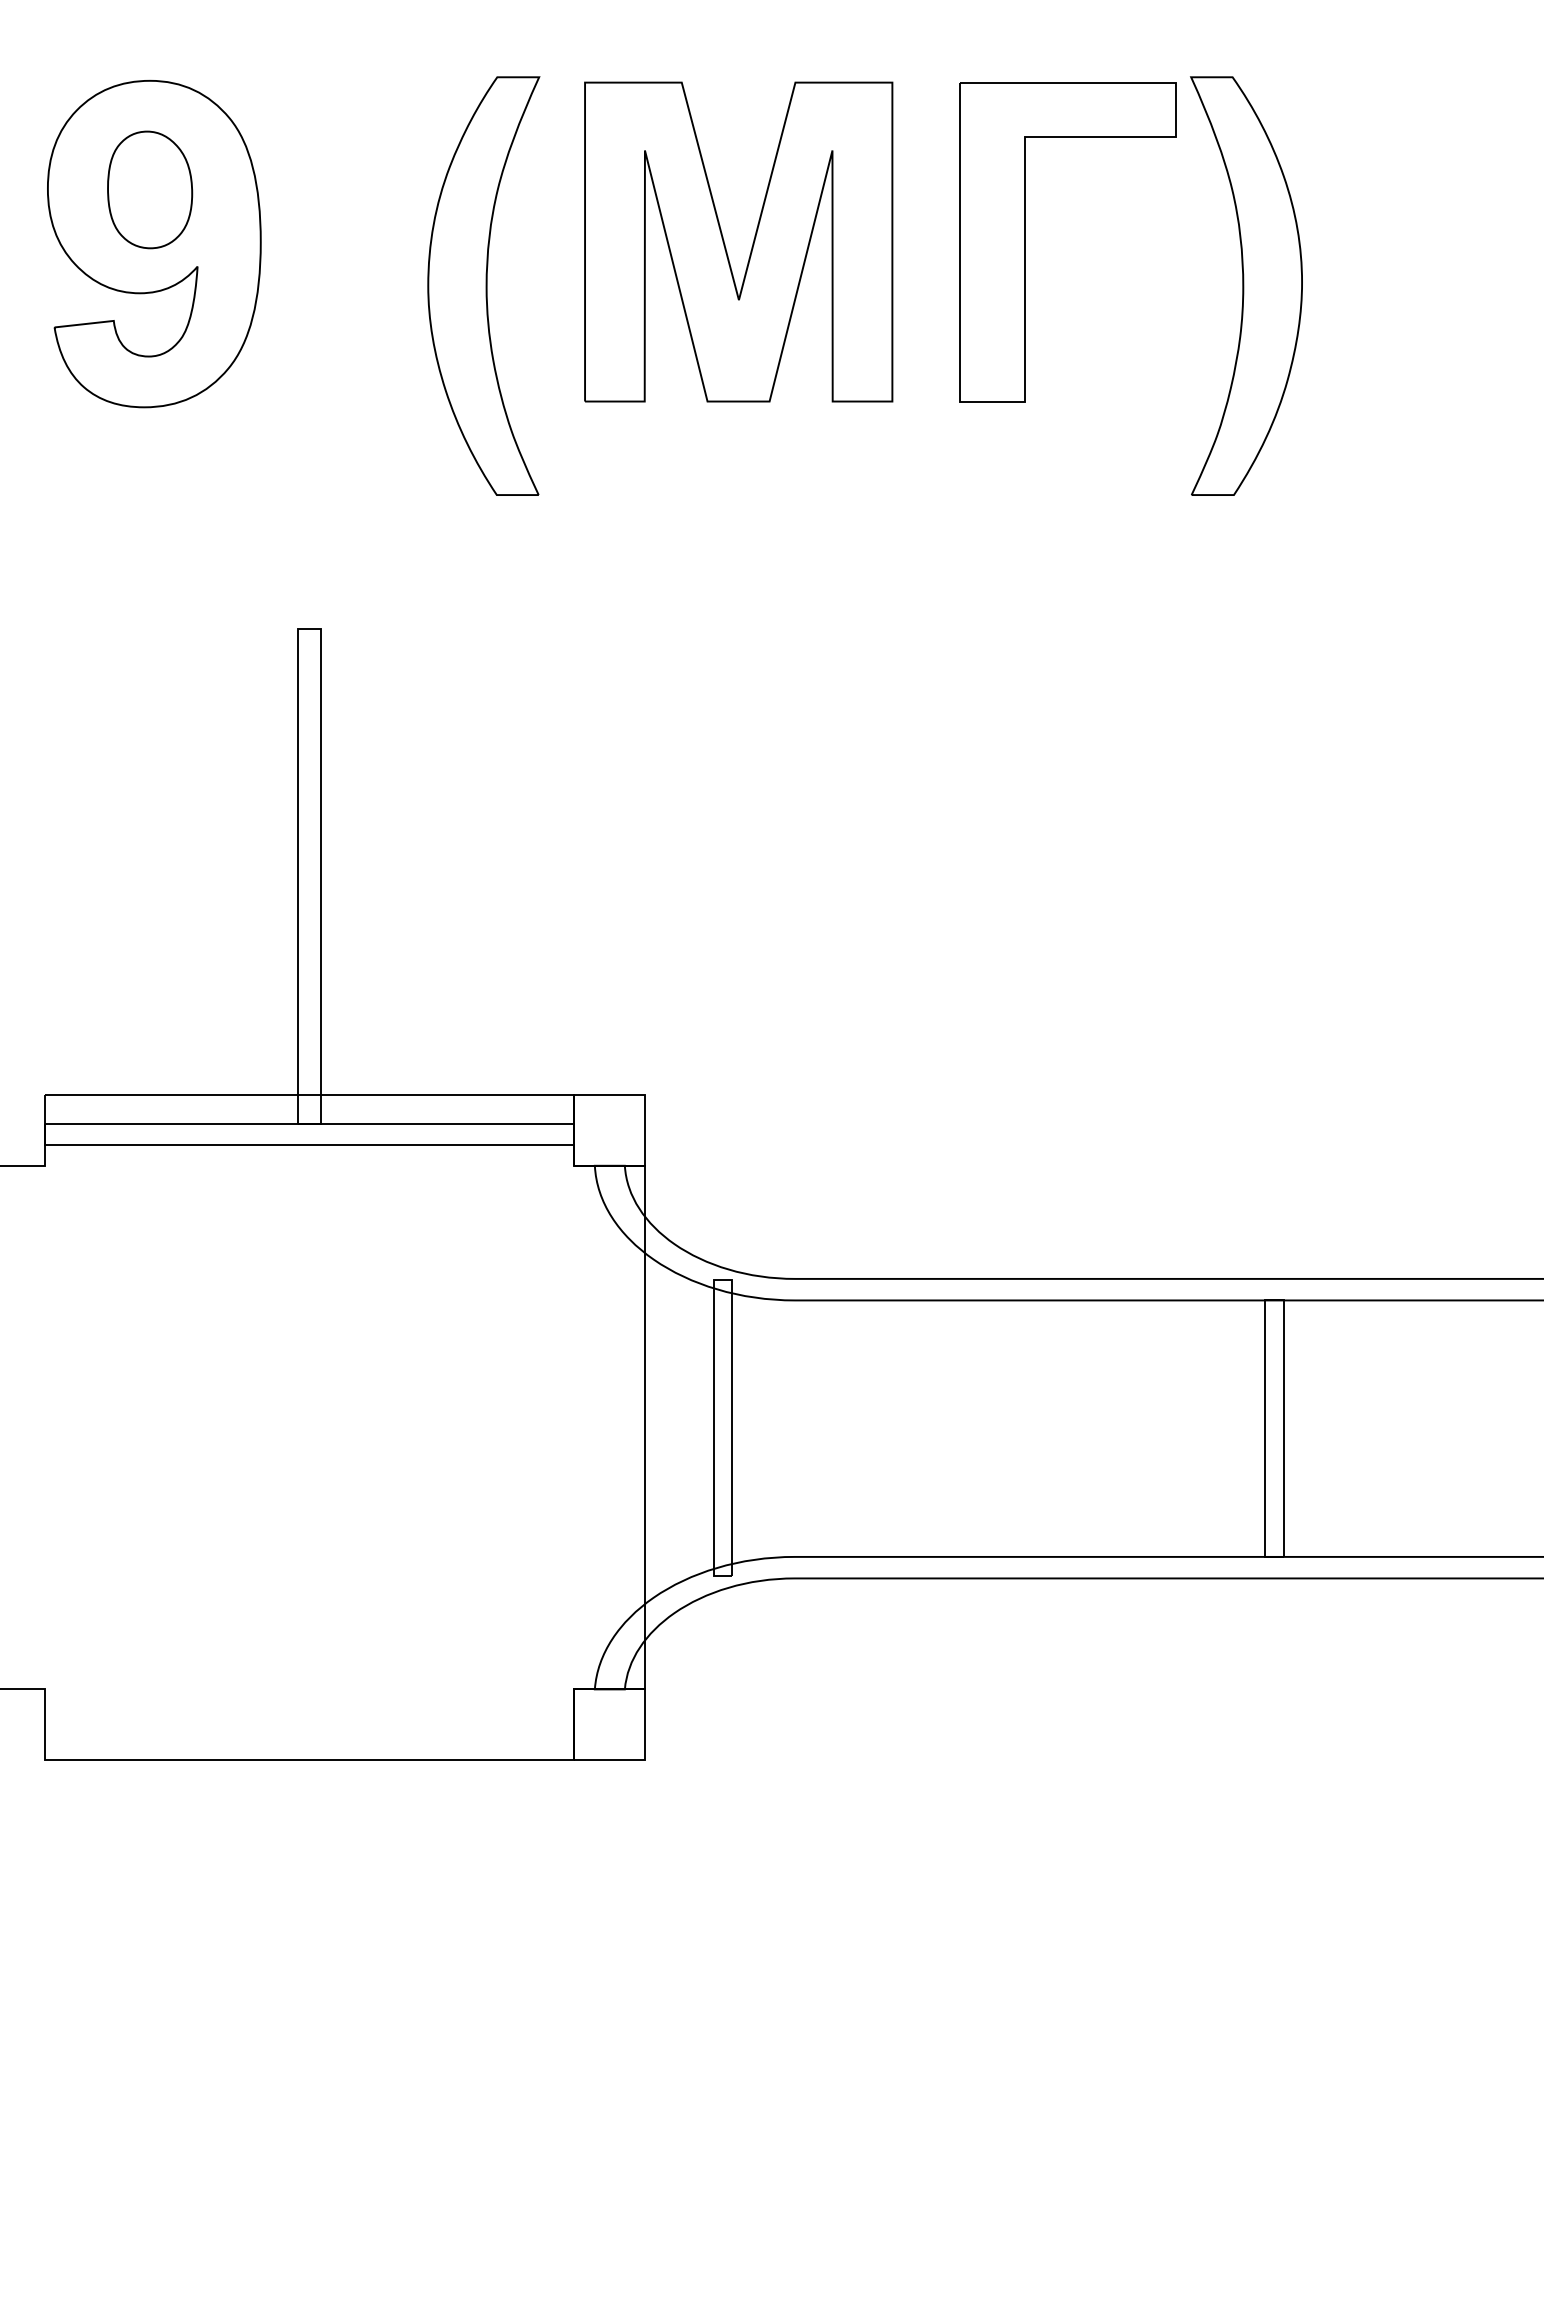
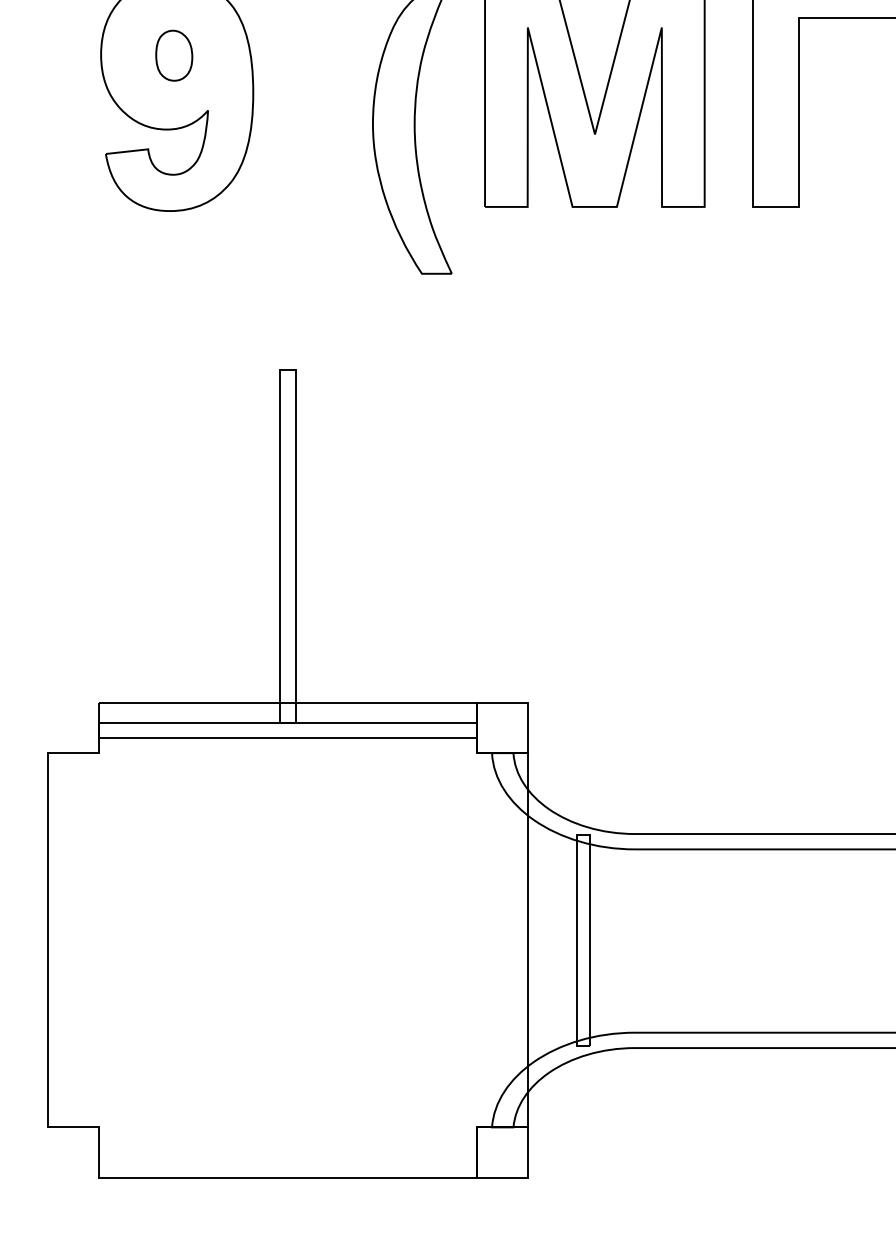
part: (150, 189) -> (174, 55), size x0.6

